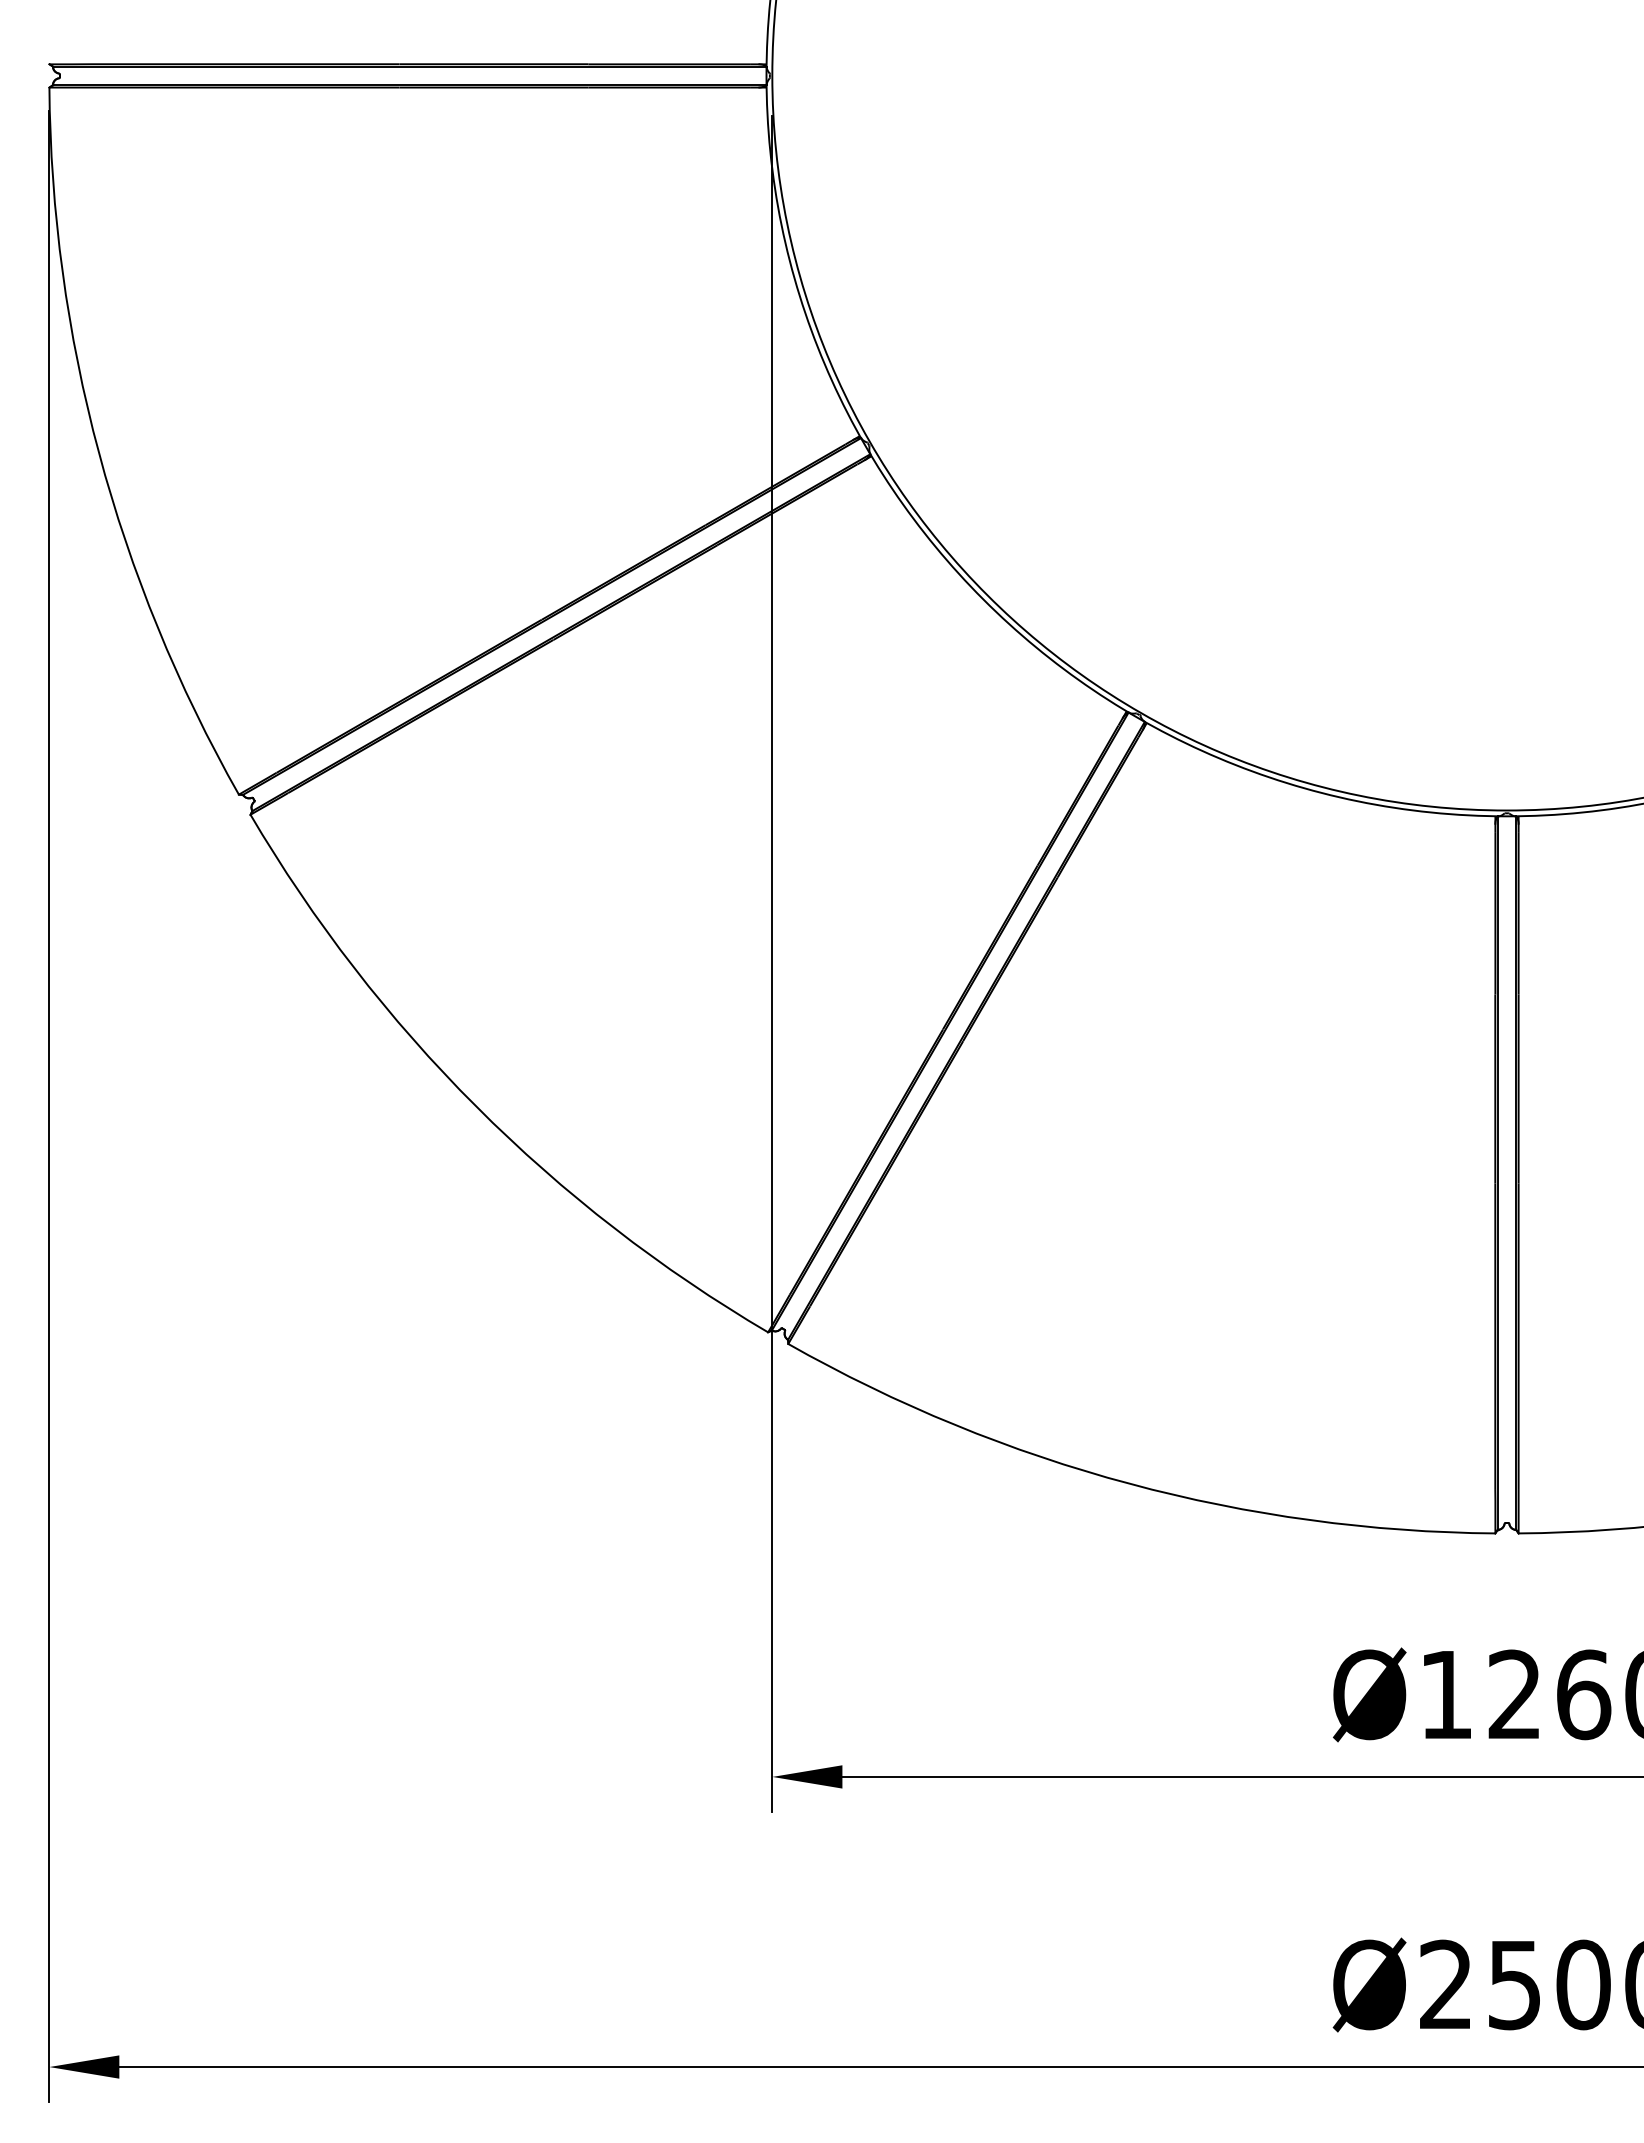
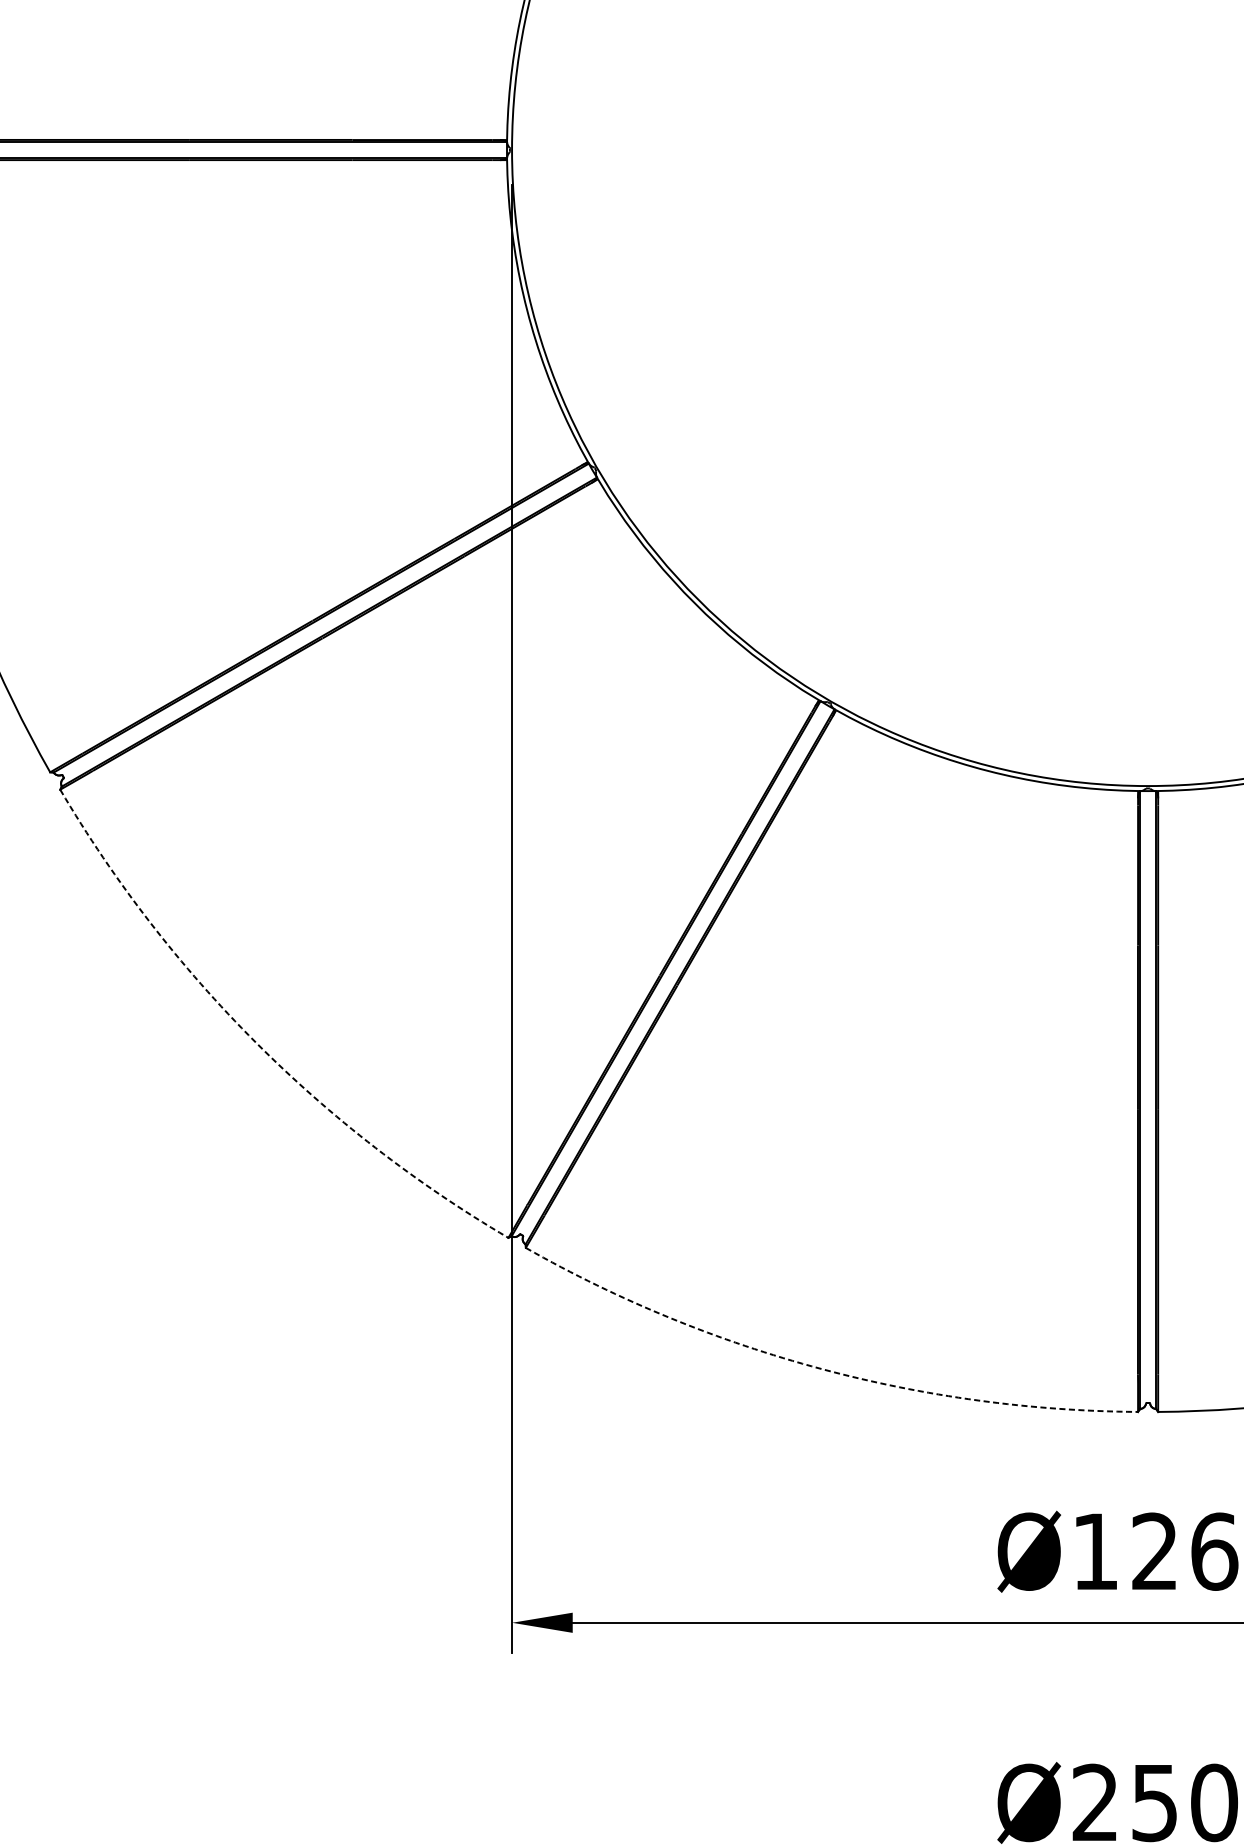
arc: (476, 1106) -> (255, 1042), solid -> dashed
arc: (1129, 1483) -> (821, 1368), solid -> dashed

